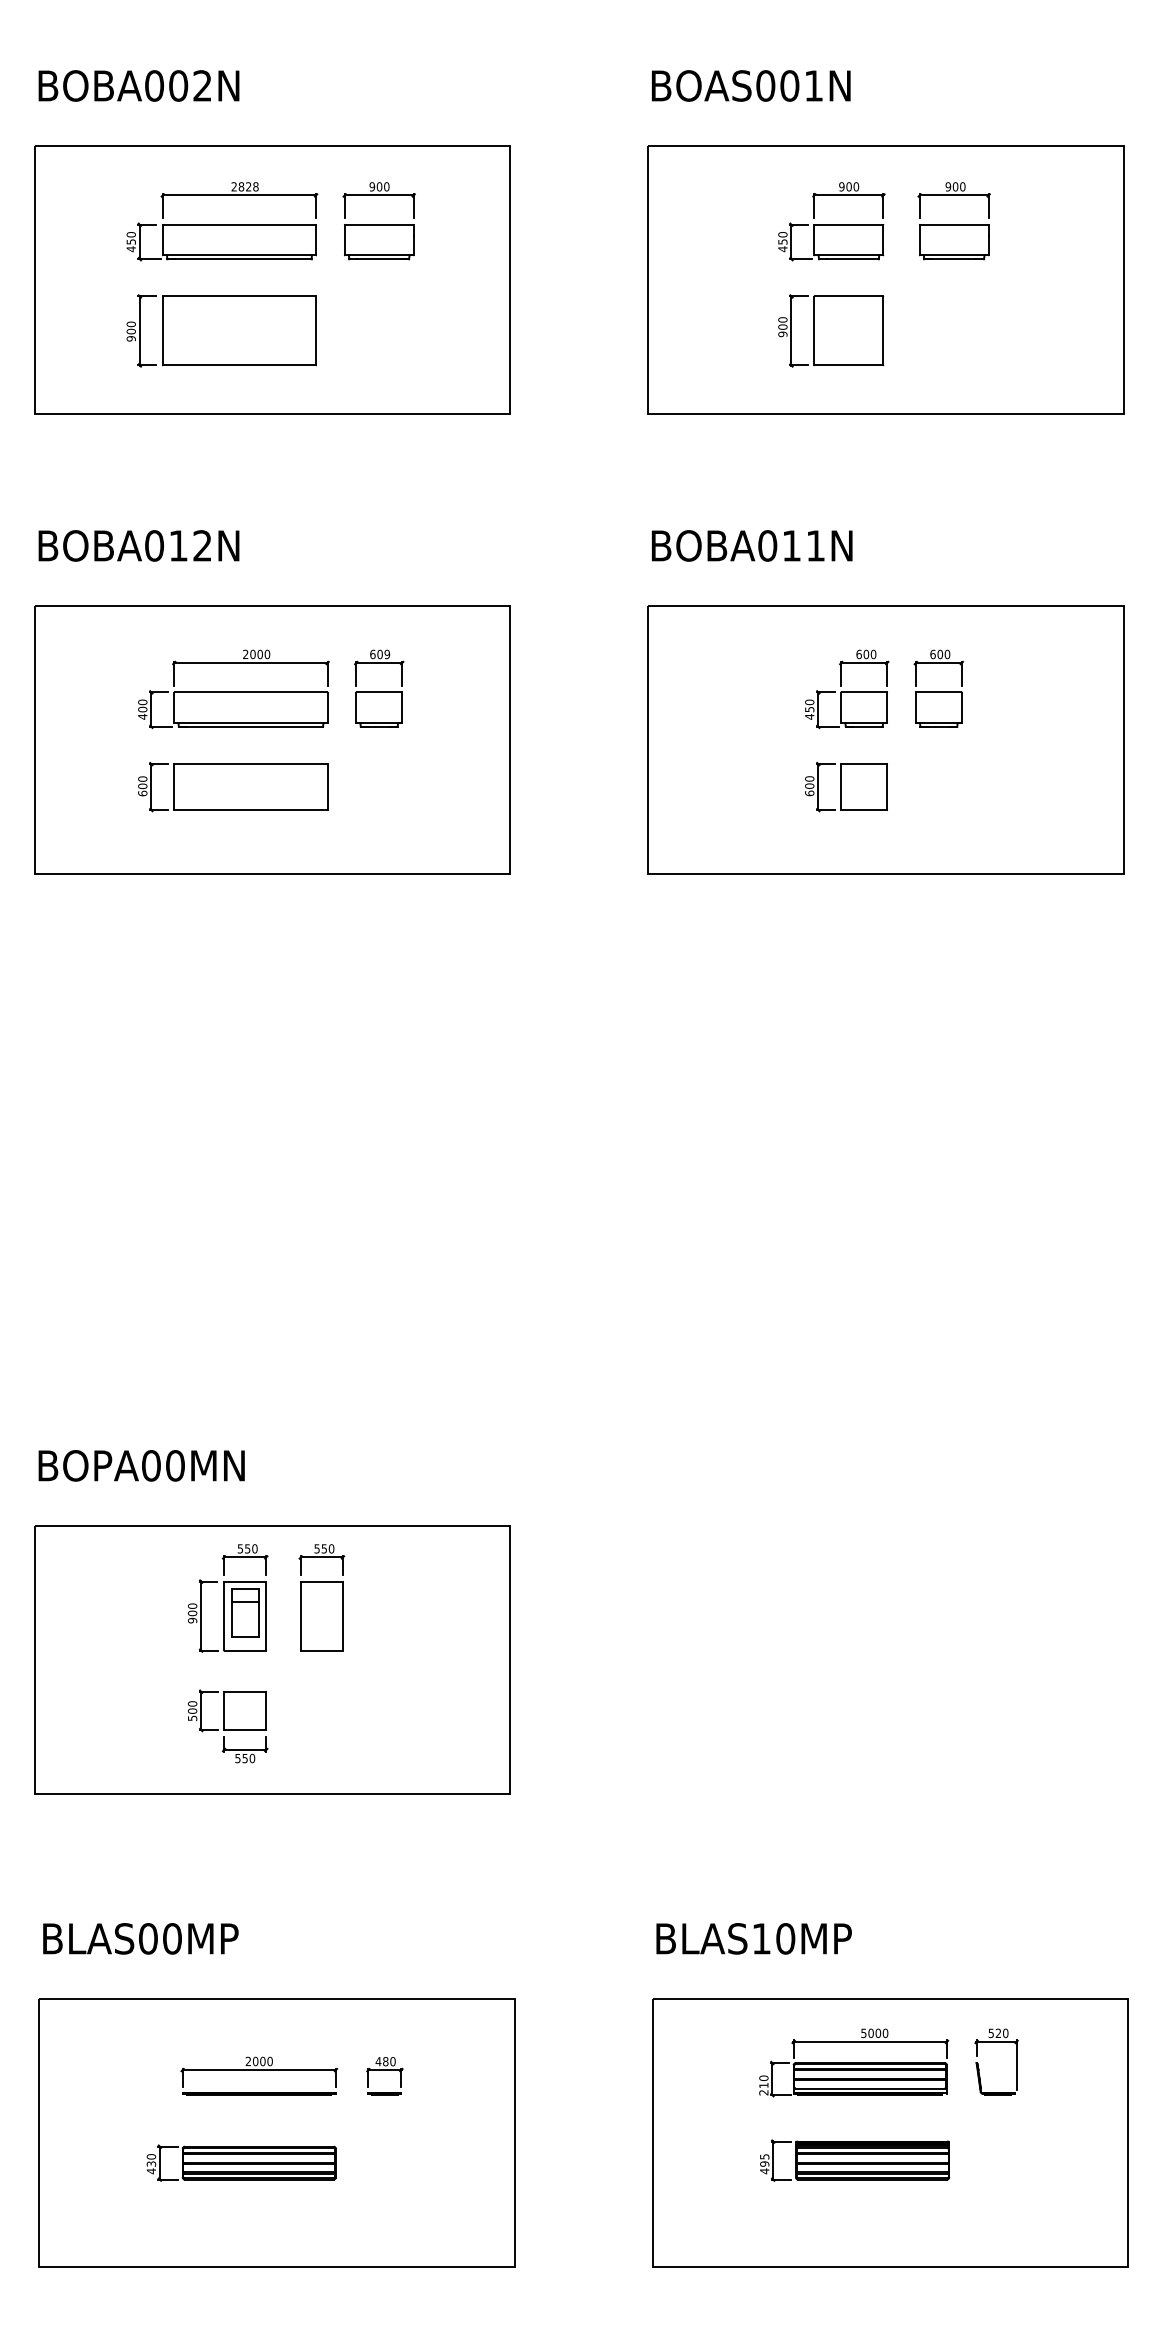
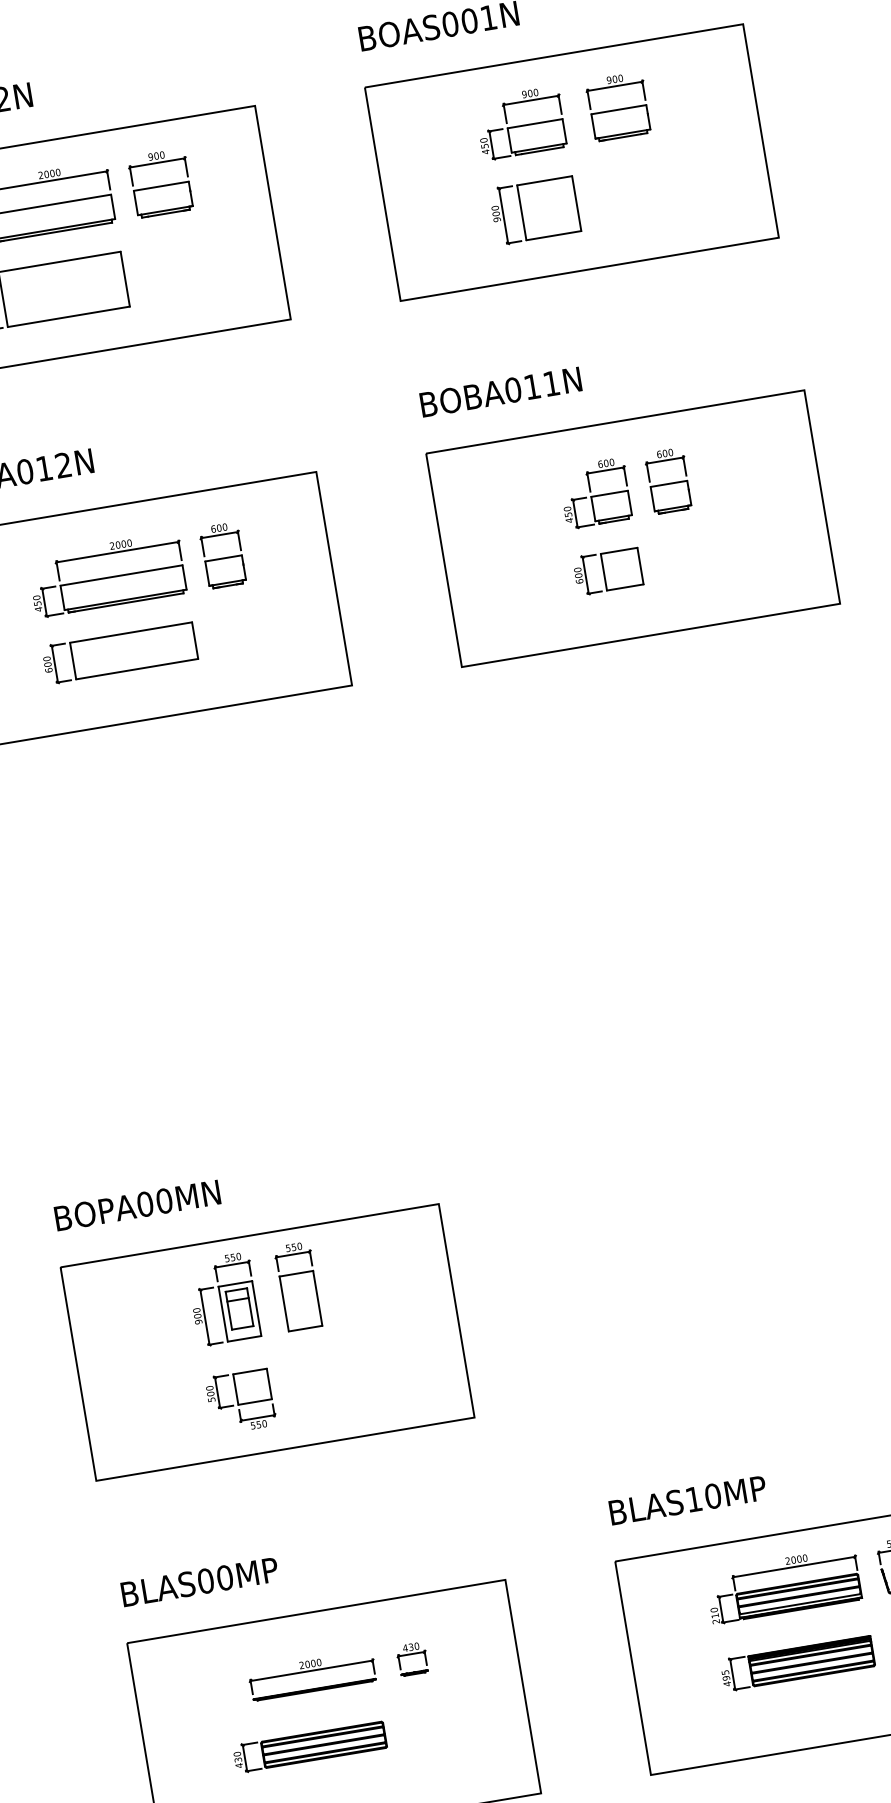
text: (248, 186) -> (52, 173), 2828 -> 2000
text: (386, 654) -> (224, 527), 609 -> 600
text: (142, 709) -> (37, 603), 400 -> 450
text: (863, 2033) -> (787, 1561), 5000 -> 2000
text: (385, 2061) -> (410, 1647), 480 -> 430

